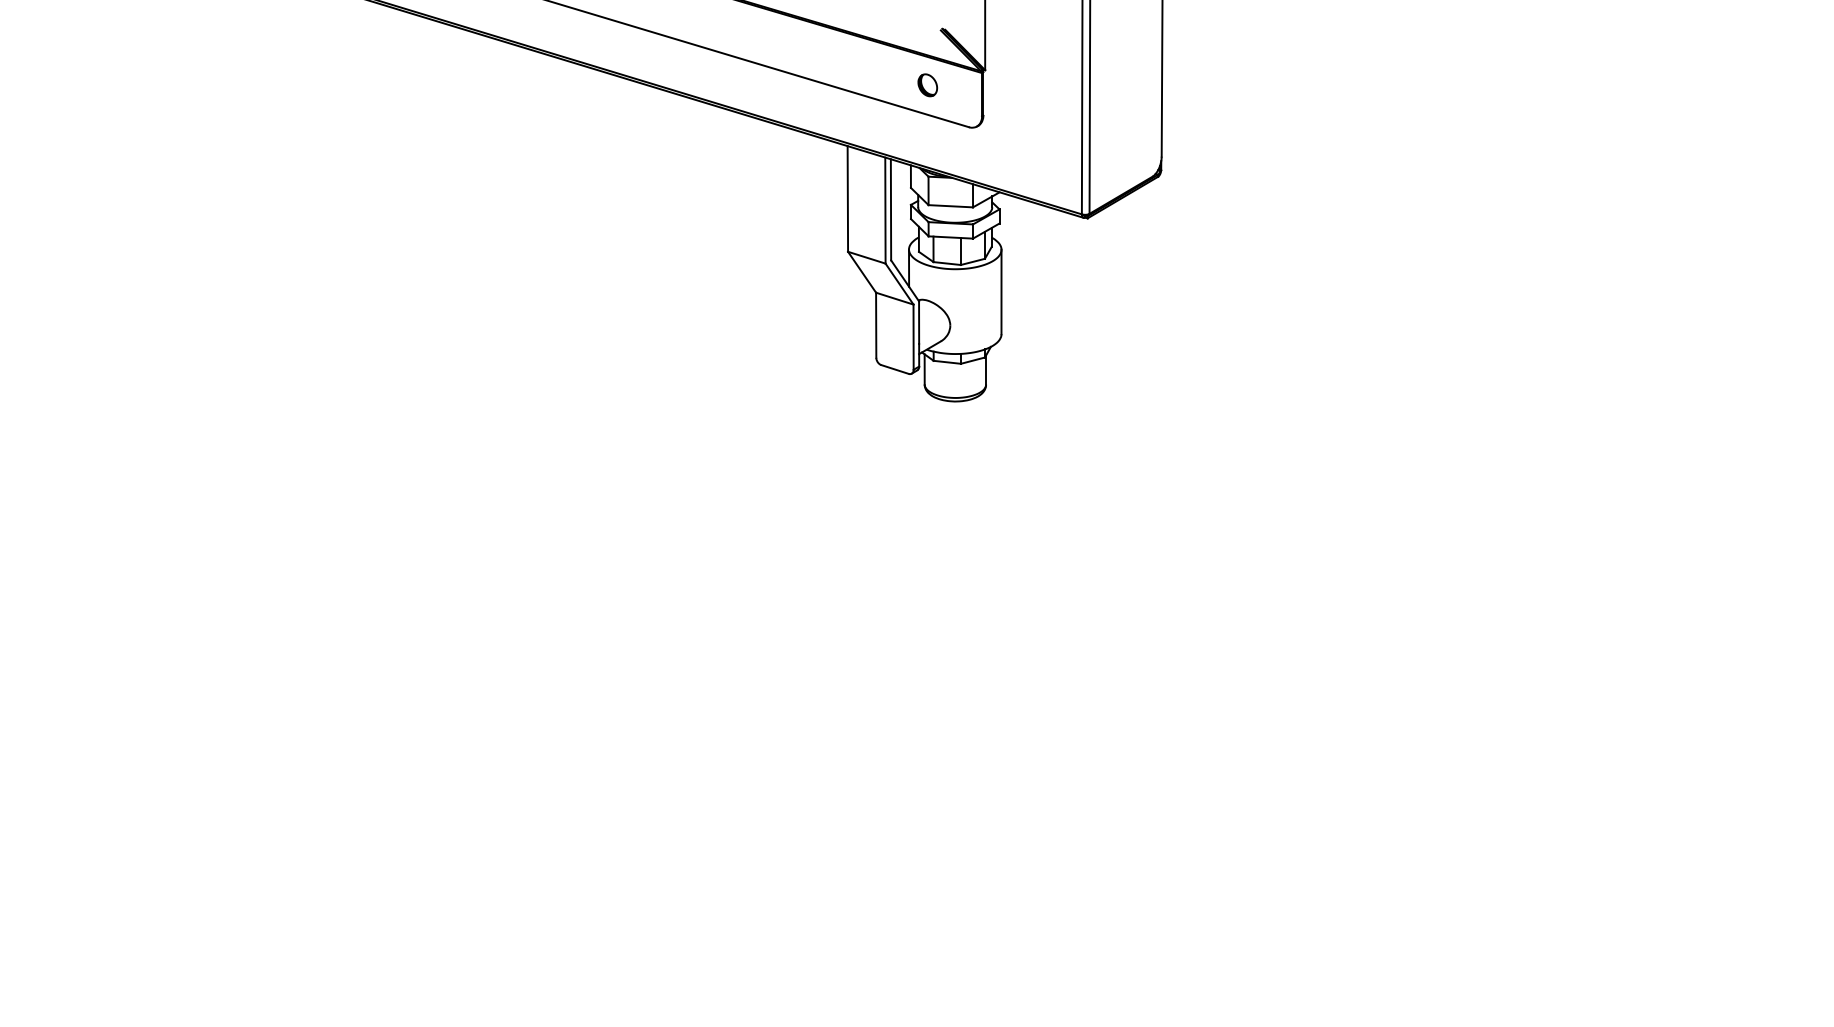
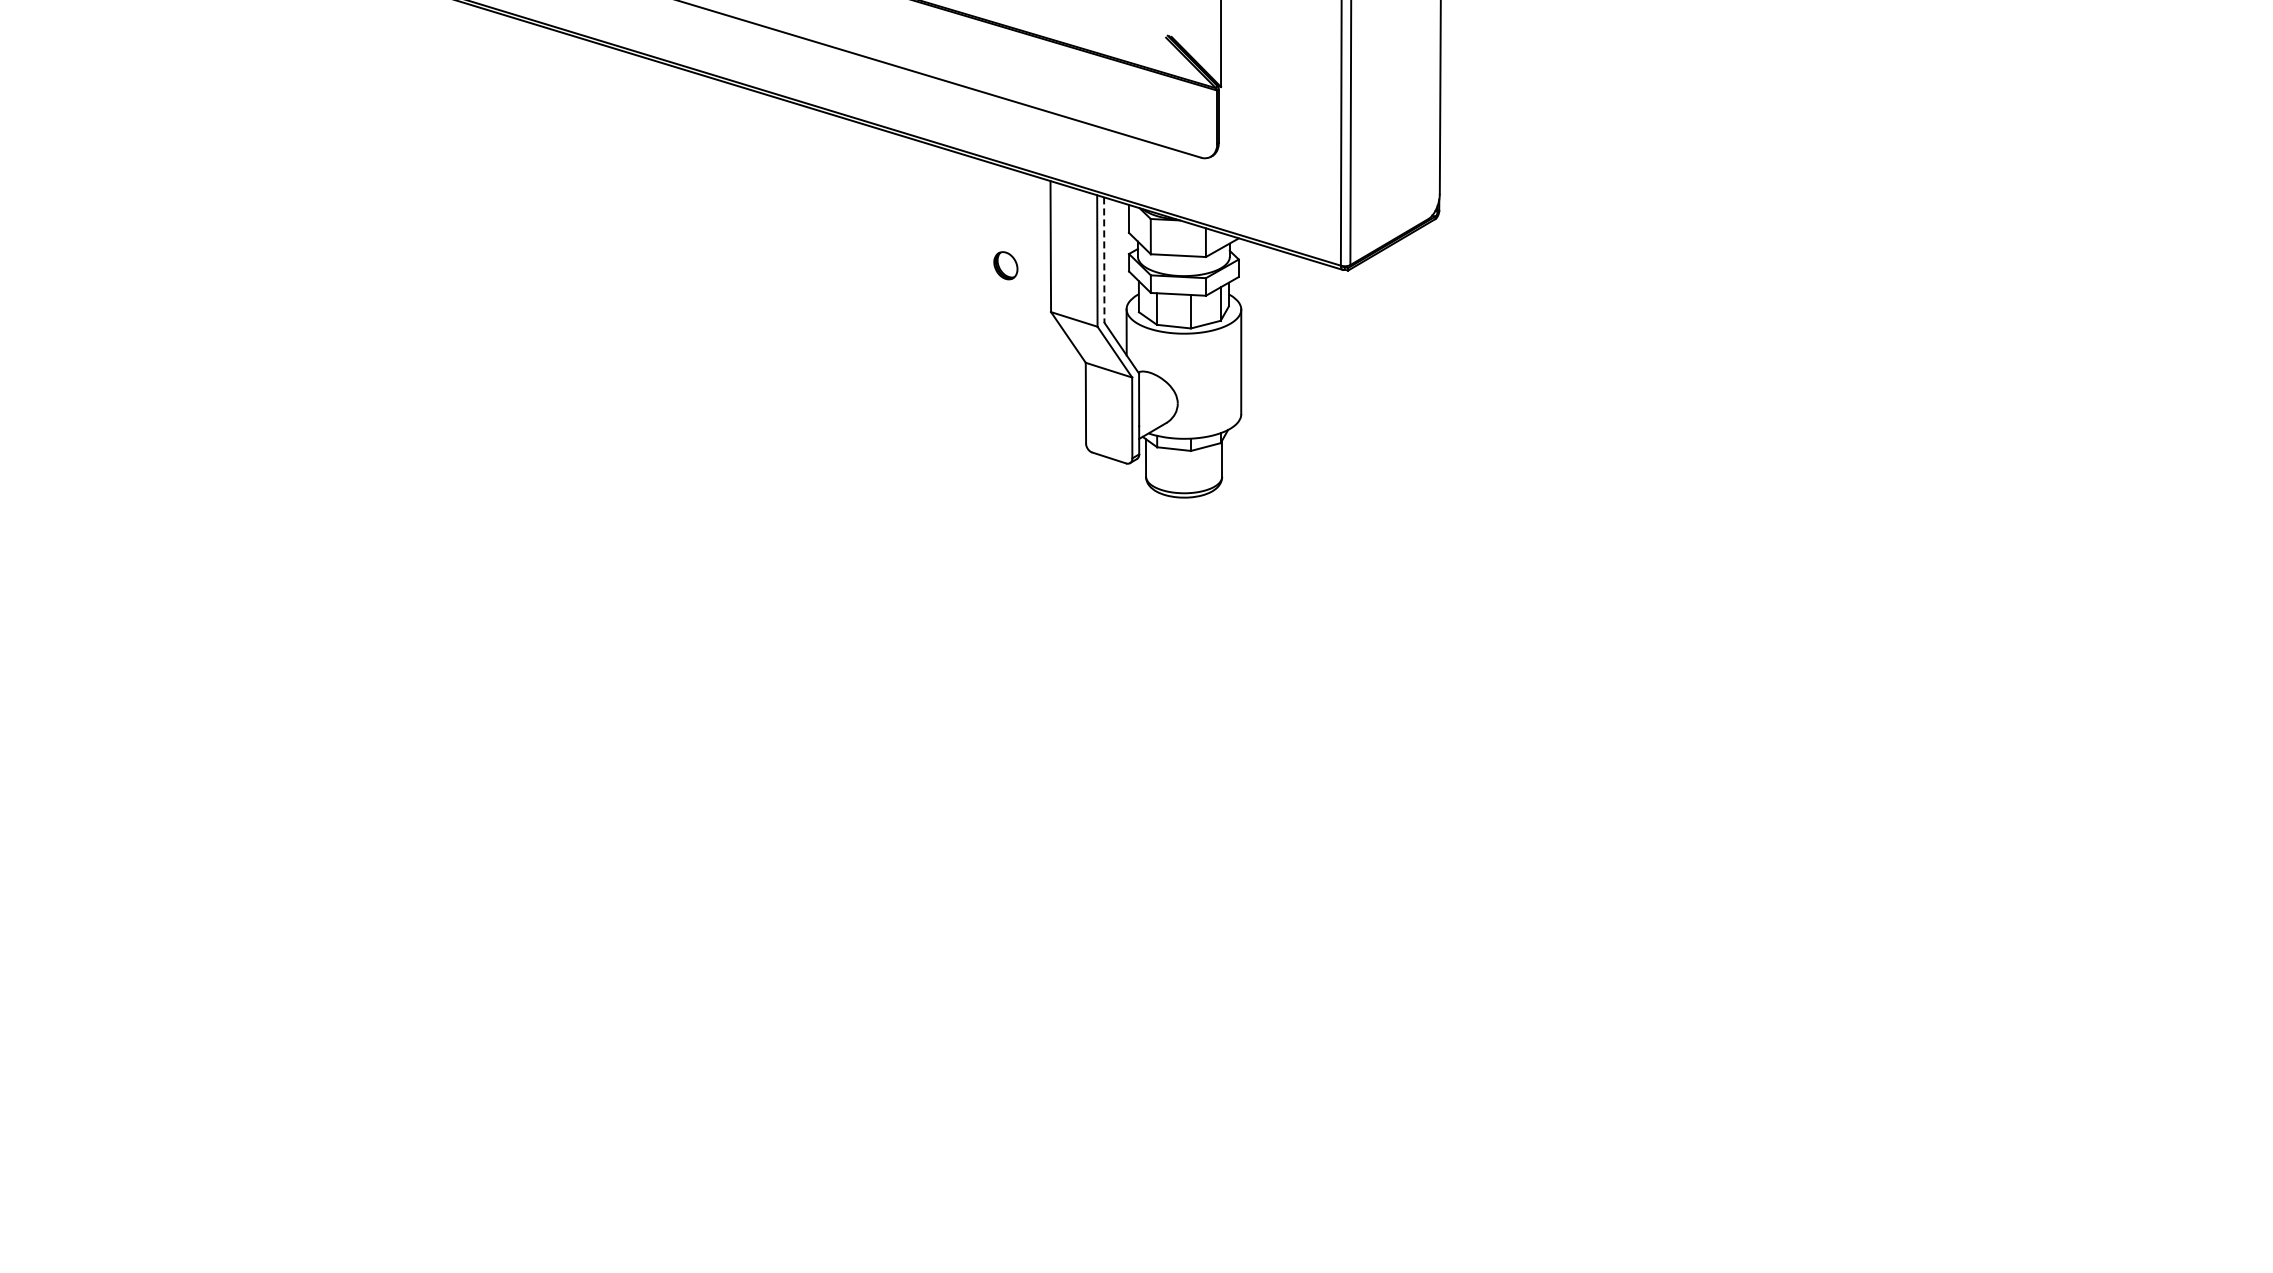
part: (927, 85) -> (1005, 265), moved
line: (891, 210) -> (1104, 260), solid -> dashed

